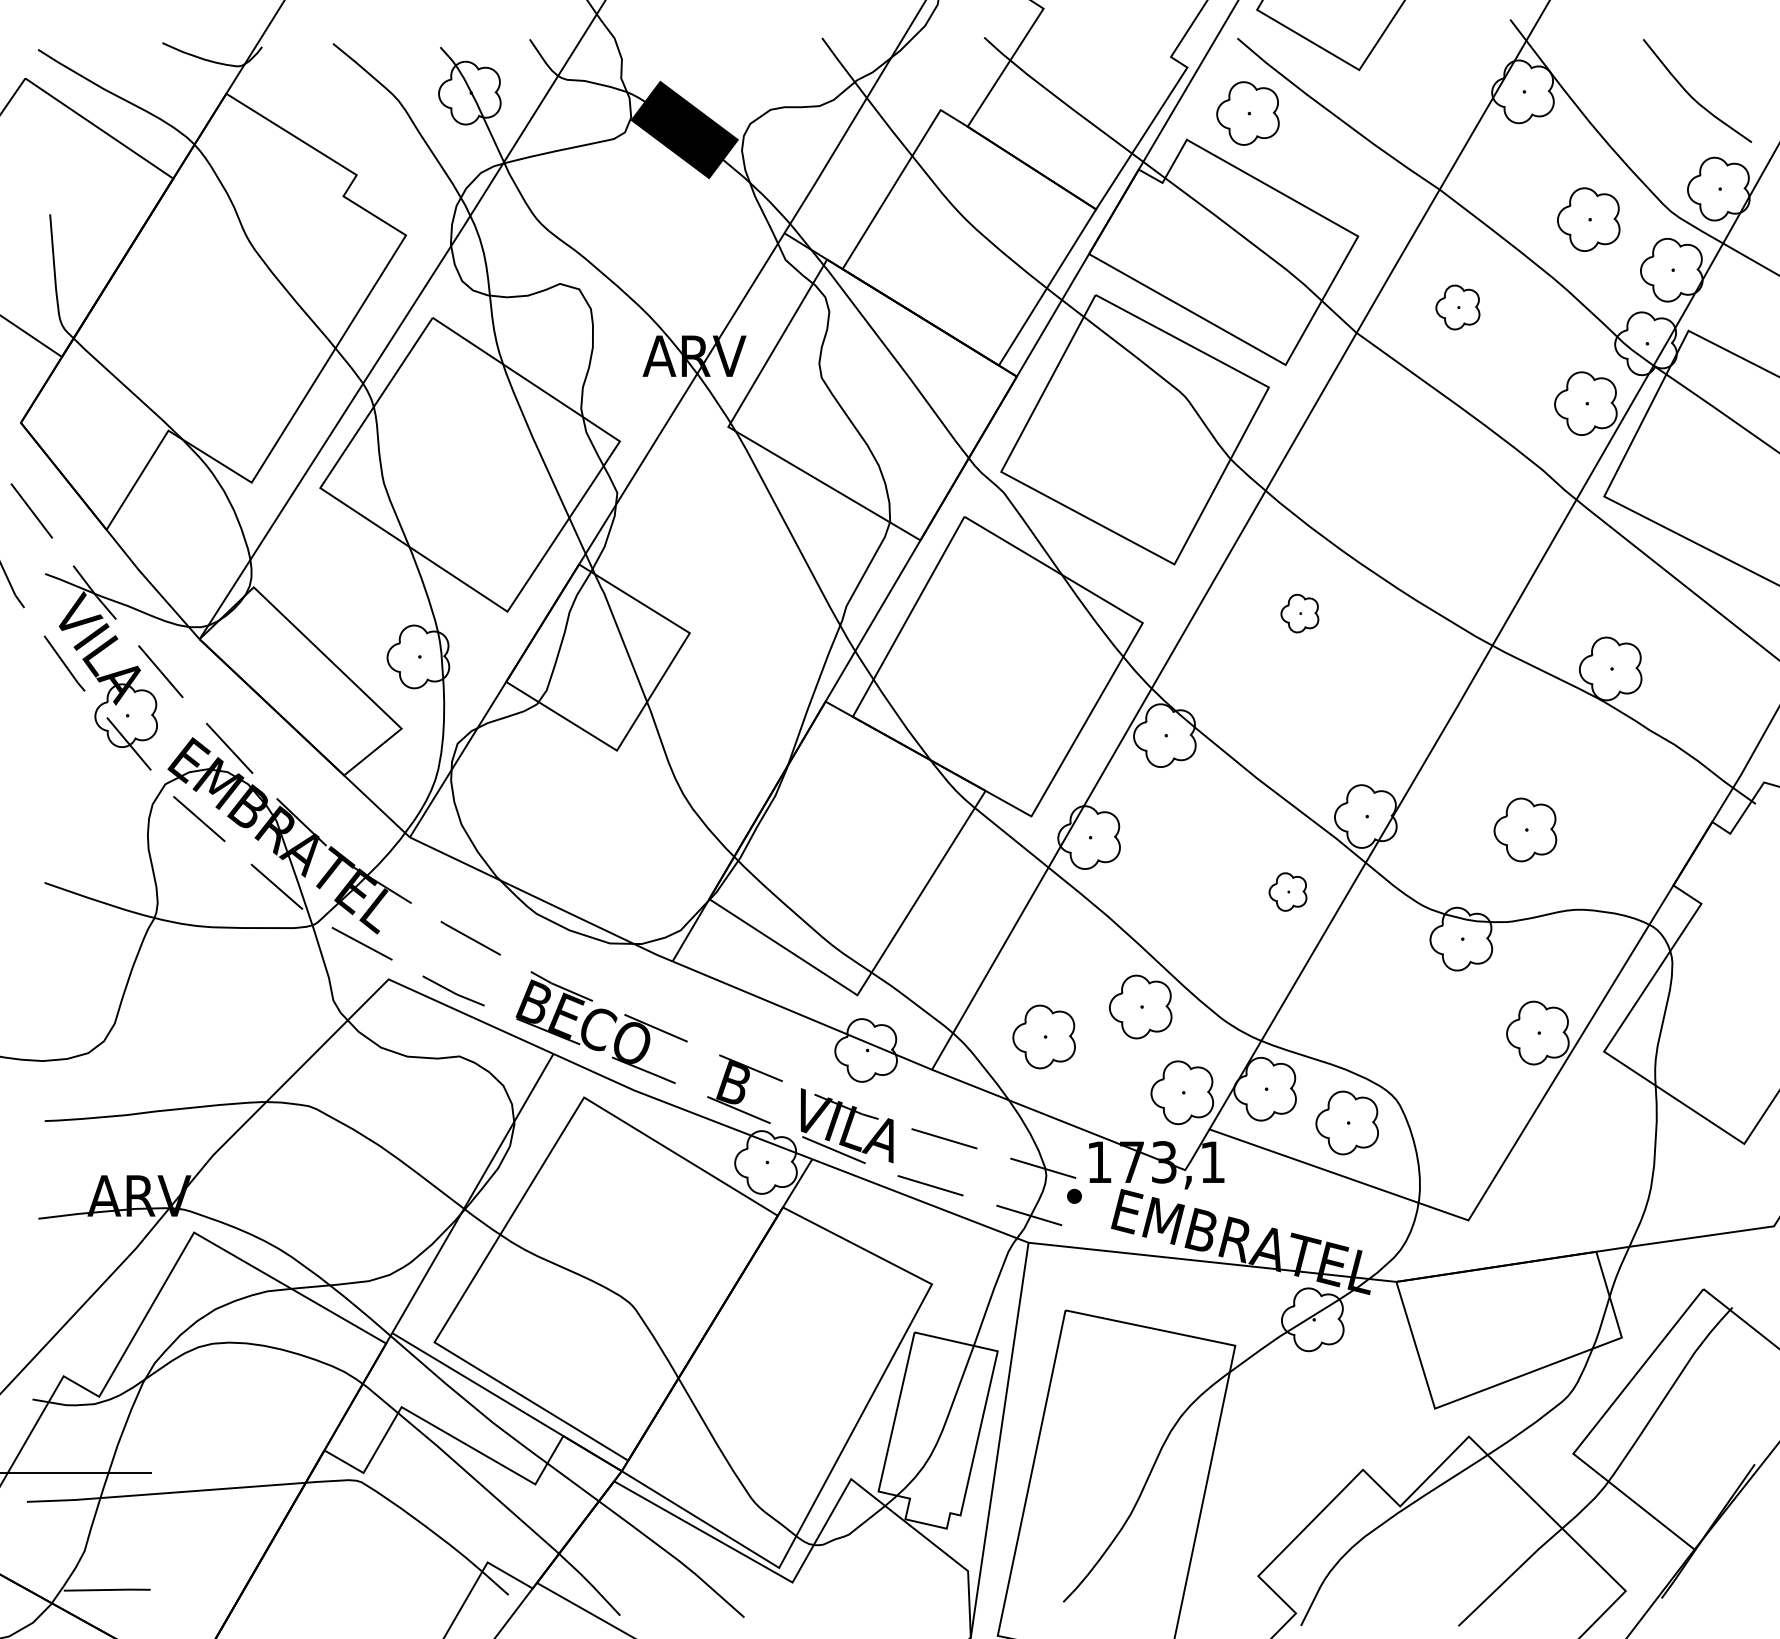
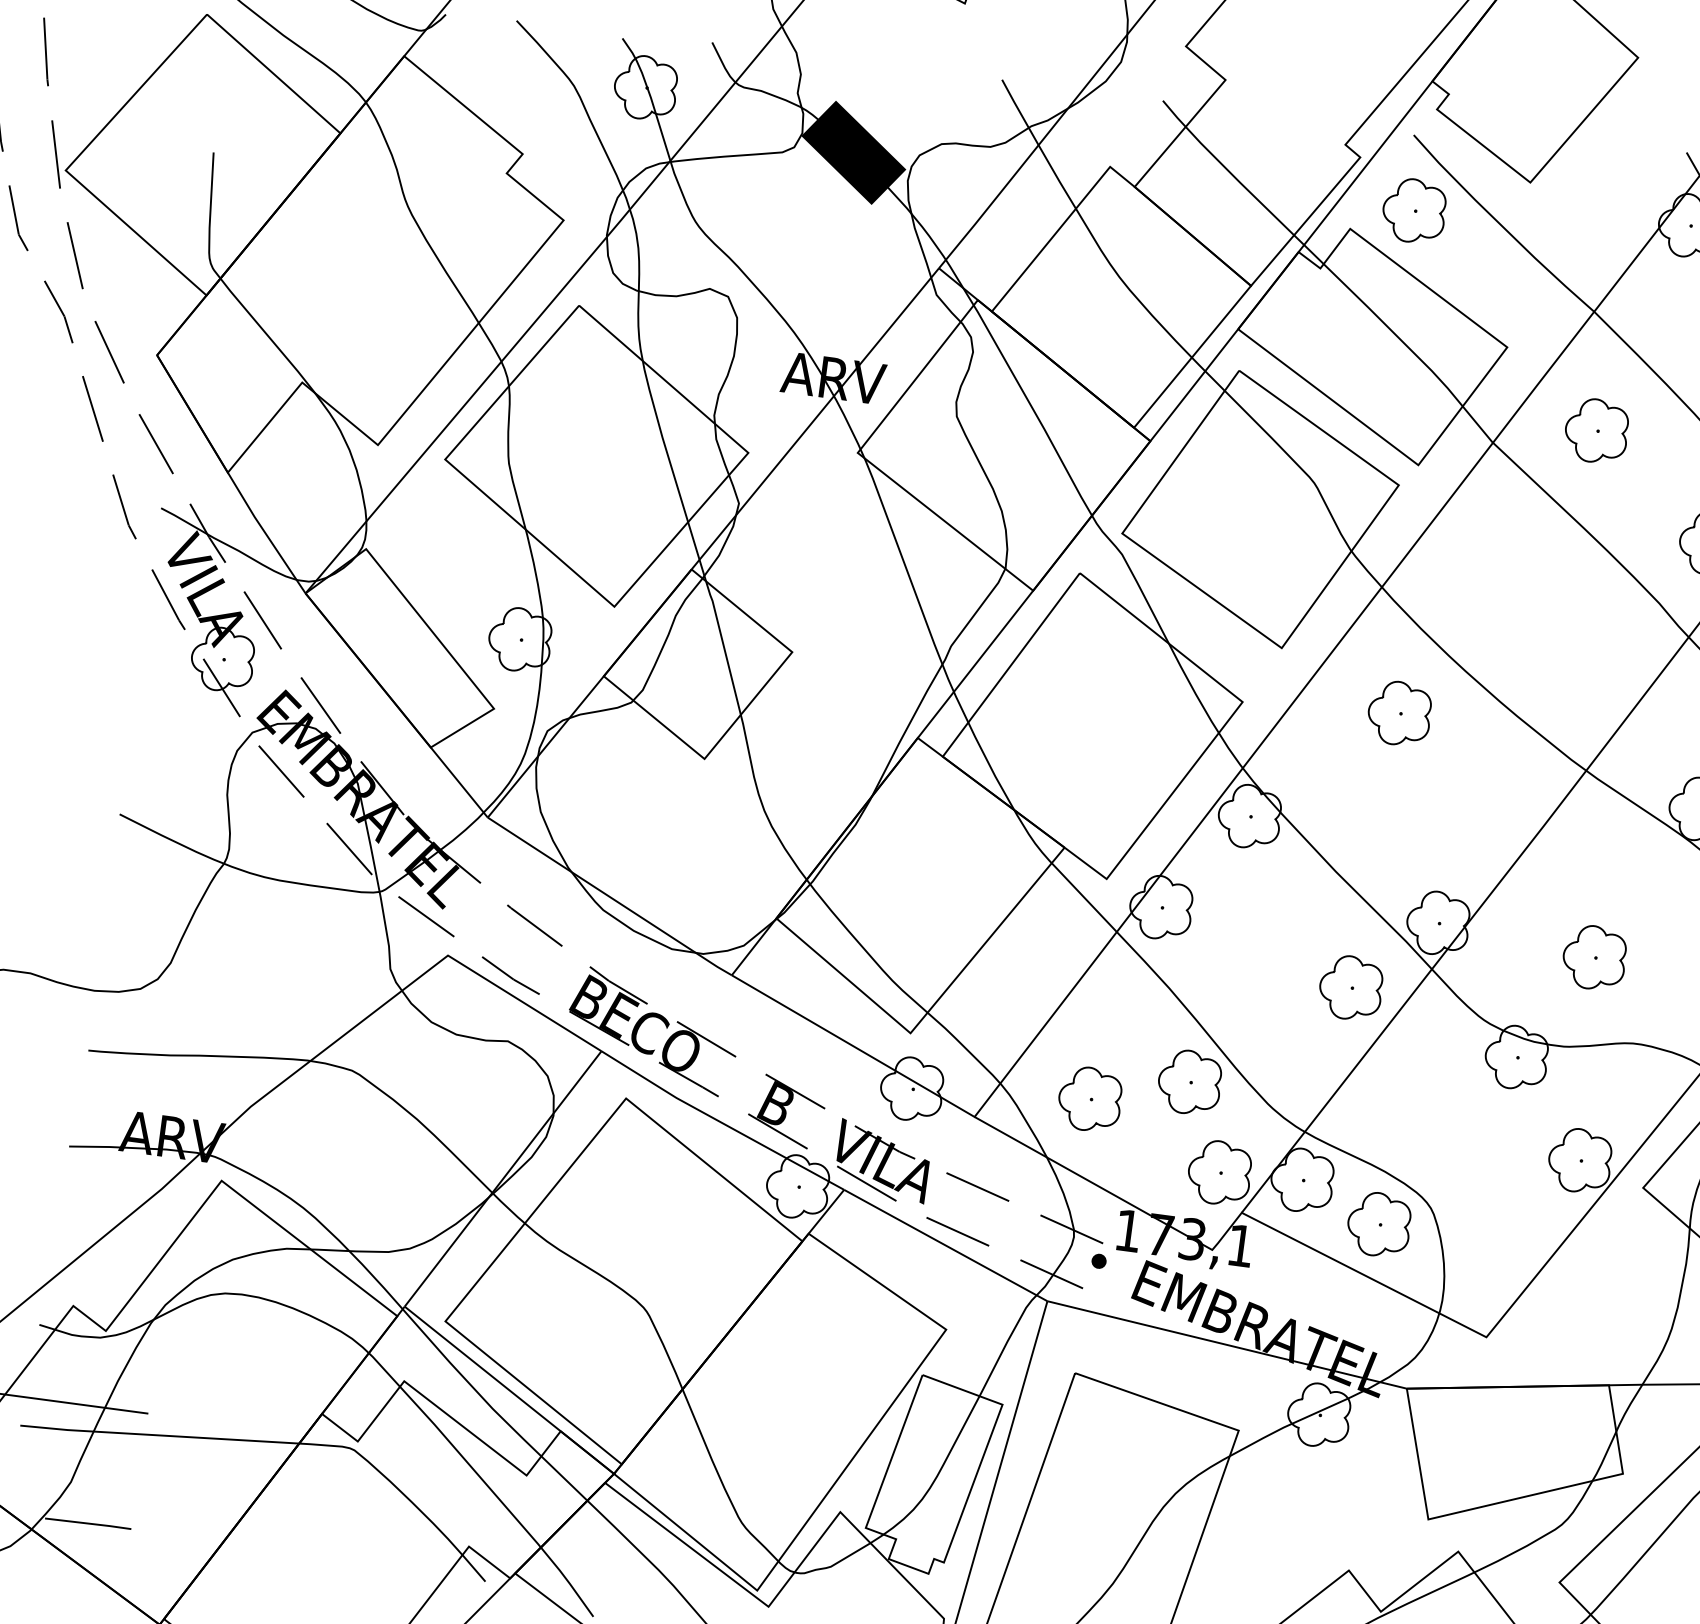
part: (1457, 307) -> (1596, 430), size x1.43
part: (1299, 613) -> (1399, 713), size x1.67
part: (1287, 891) -> (1350, 987), size x1.67

